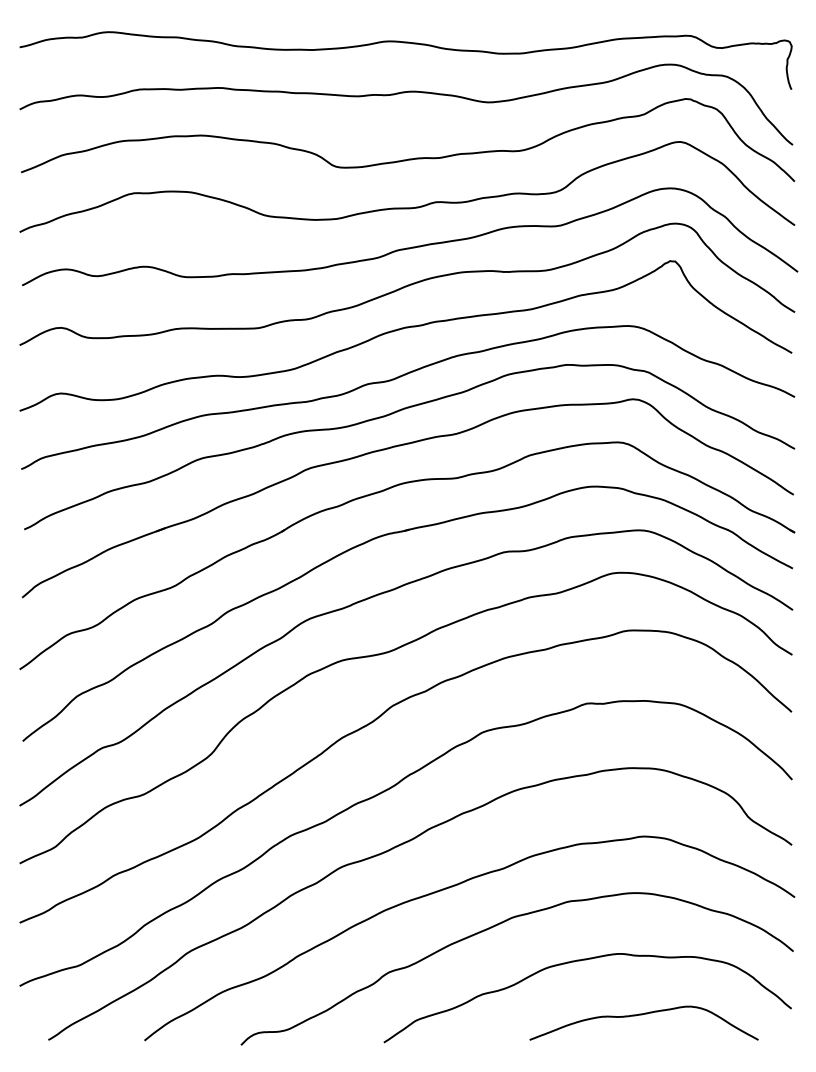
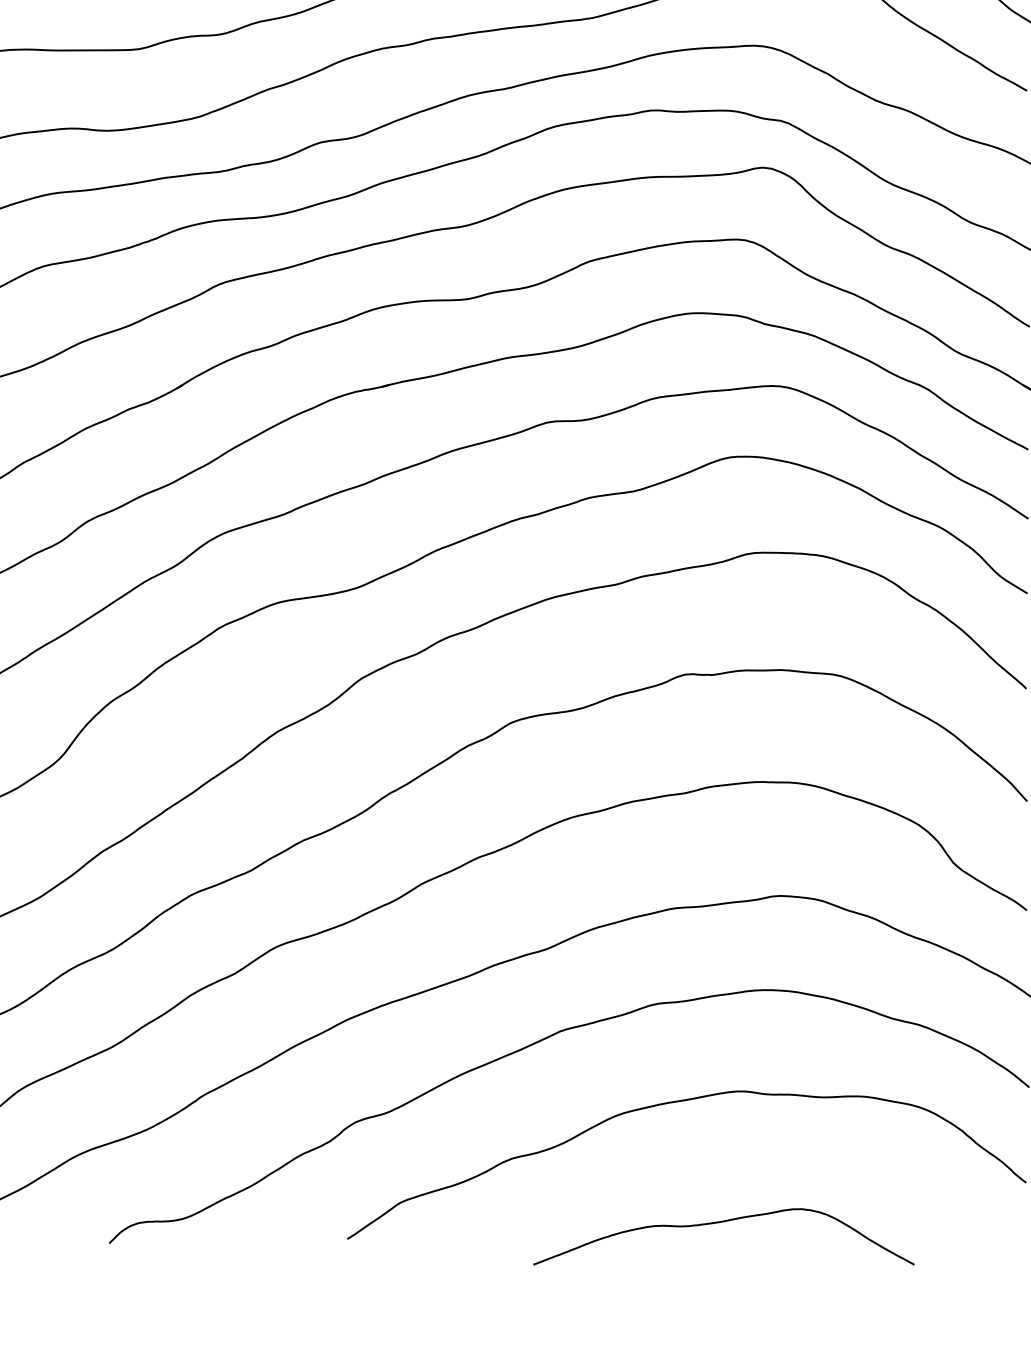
curve: (642, 1015) -> (721, 1223), moved

